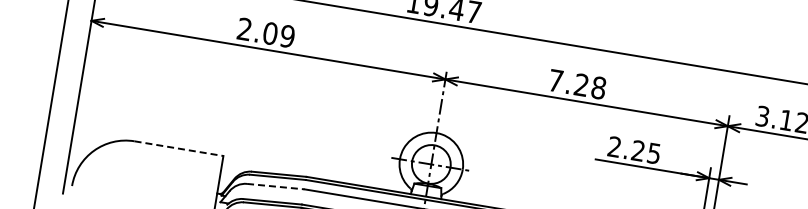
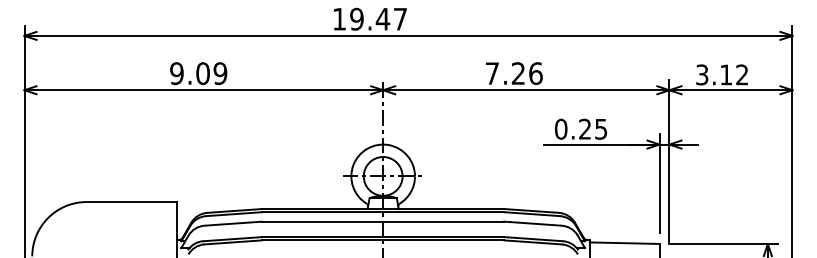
text: (244, 29) -> (176, 73), 2.09 -> 9.09
text: (598, 87) -> (535, 73), 7.28 -> 7.26
text: (615, 146) -> (561, 128), 2.25 -> 0.25
line: (179, 149) -> (132, 202), dashed -> solid
line: (275, 186) -> (233, 223), dashed -> solid

